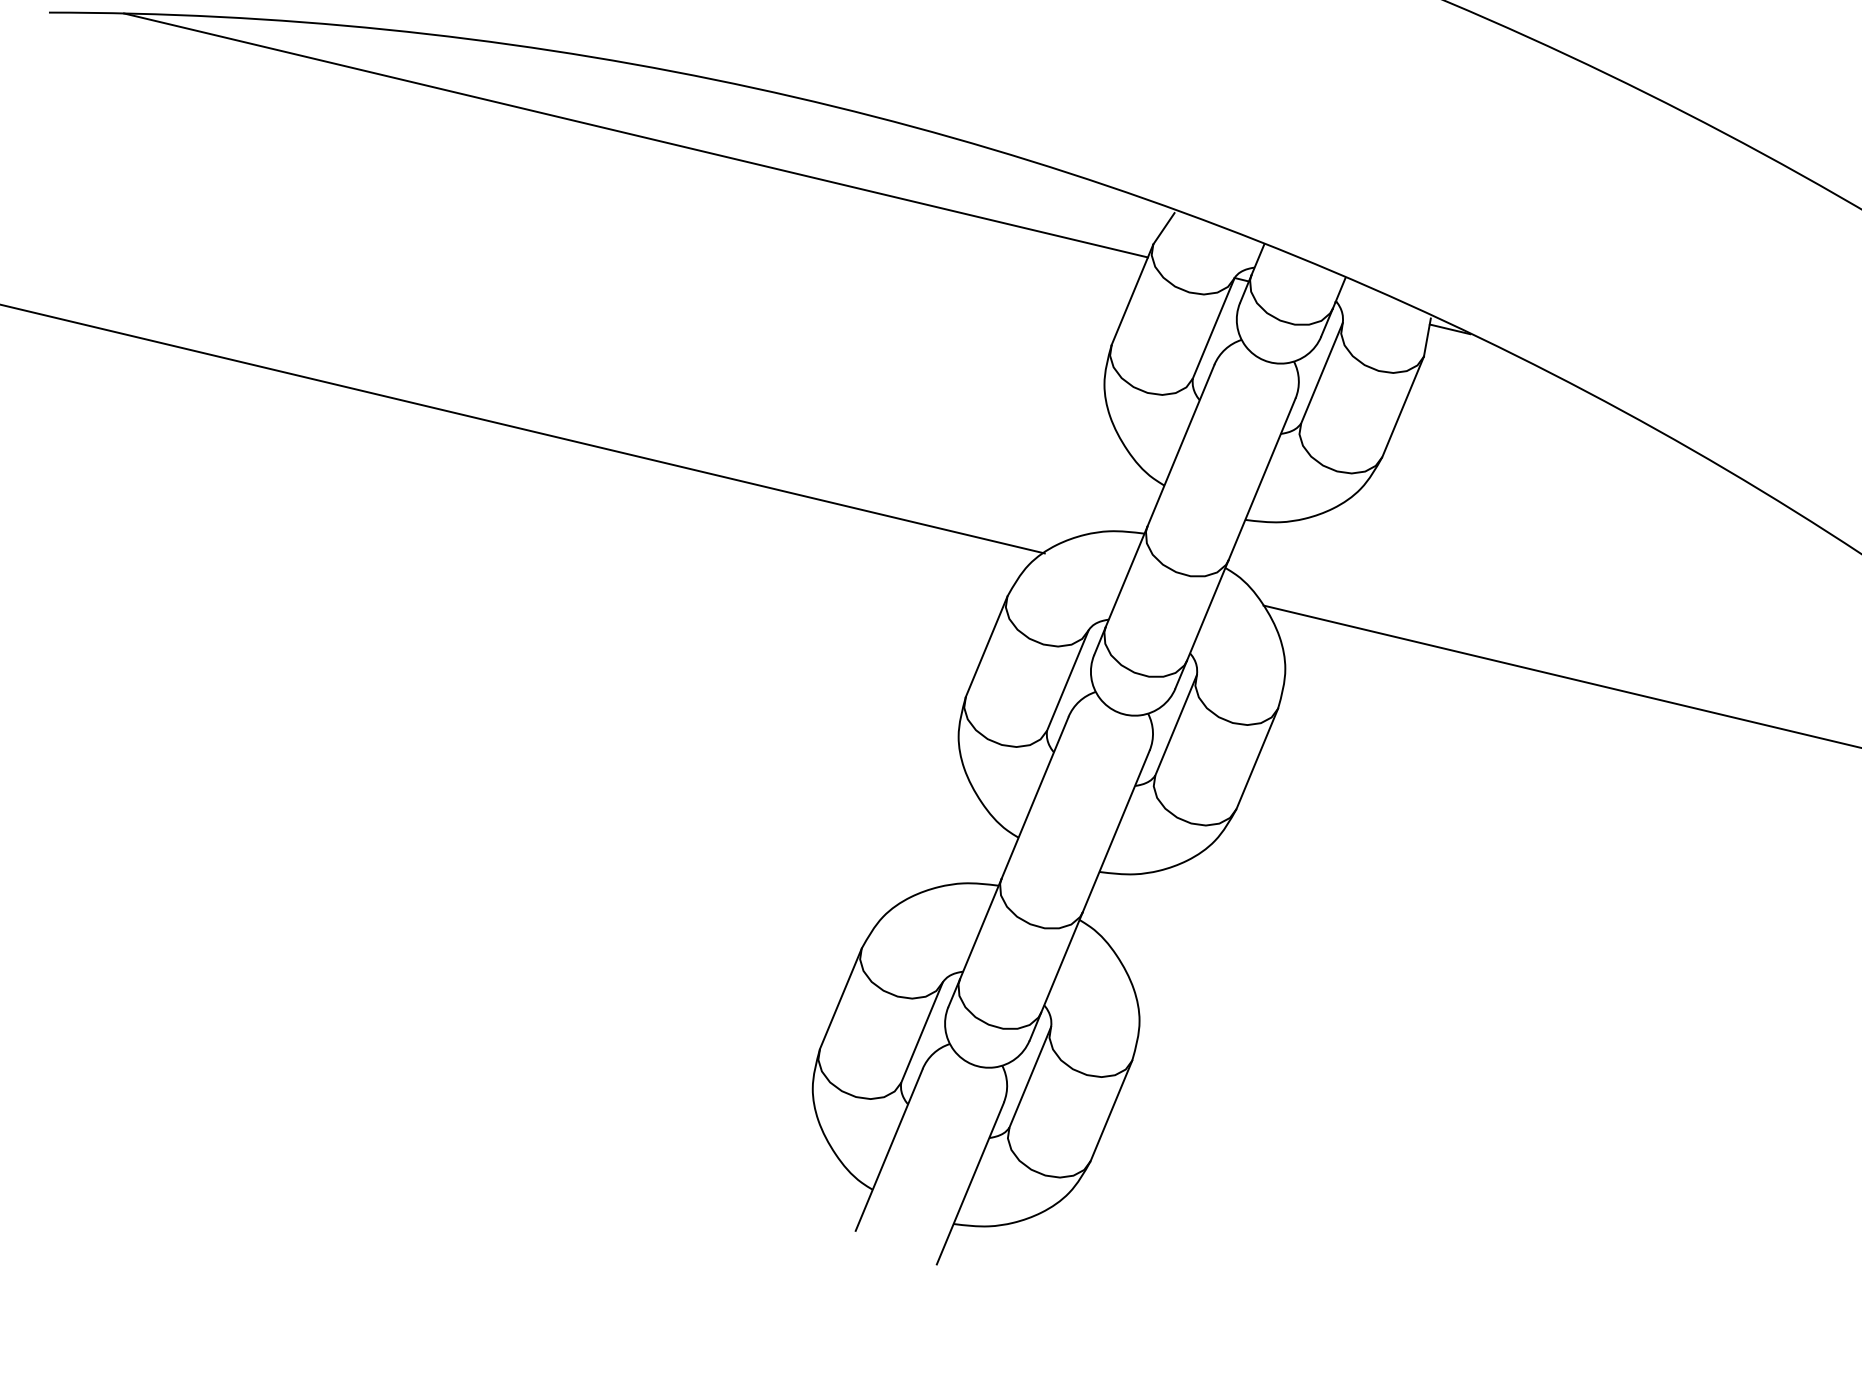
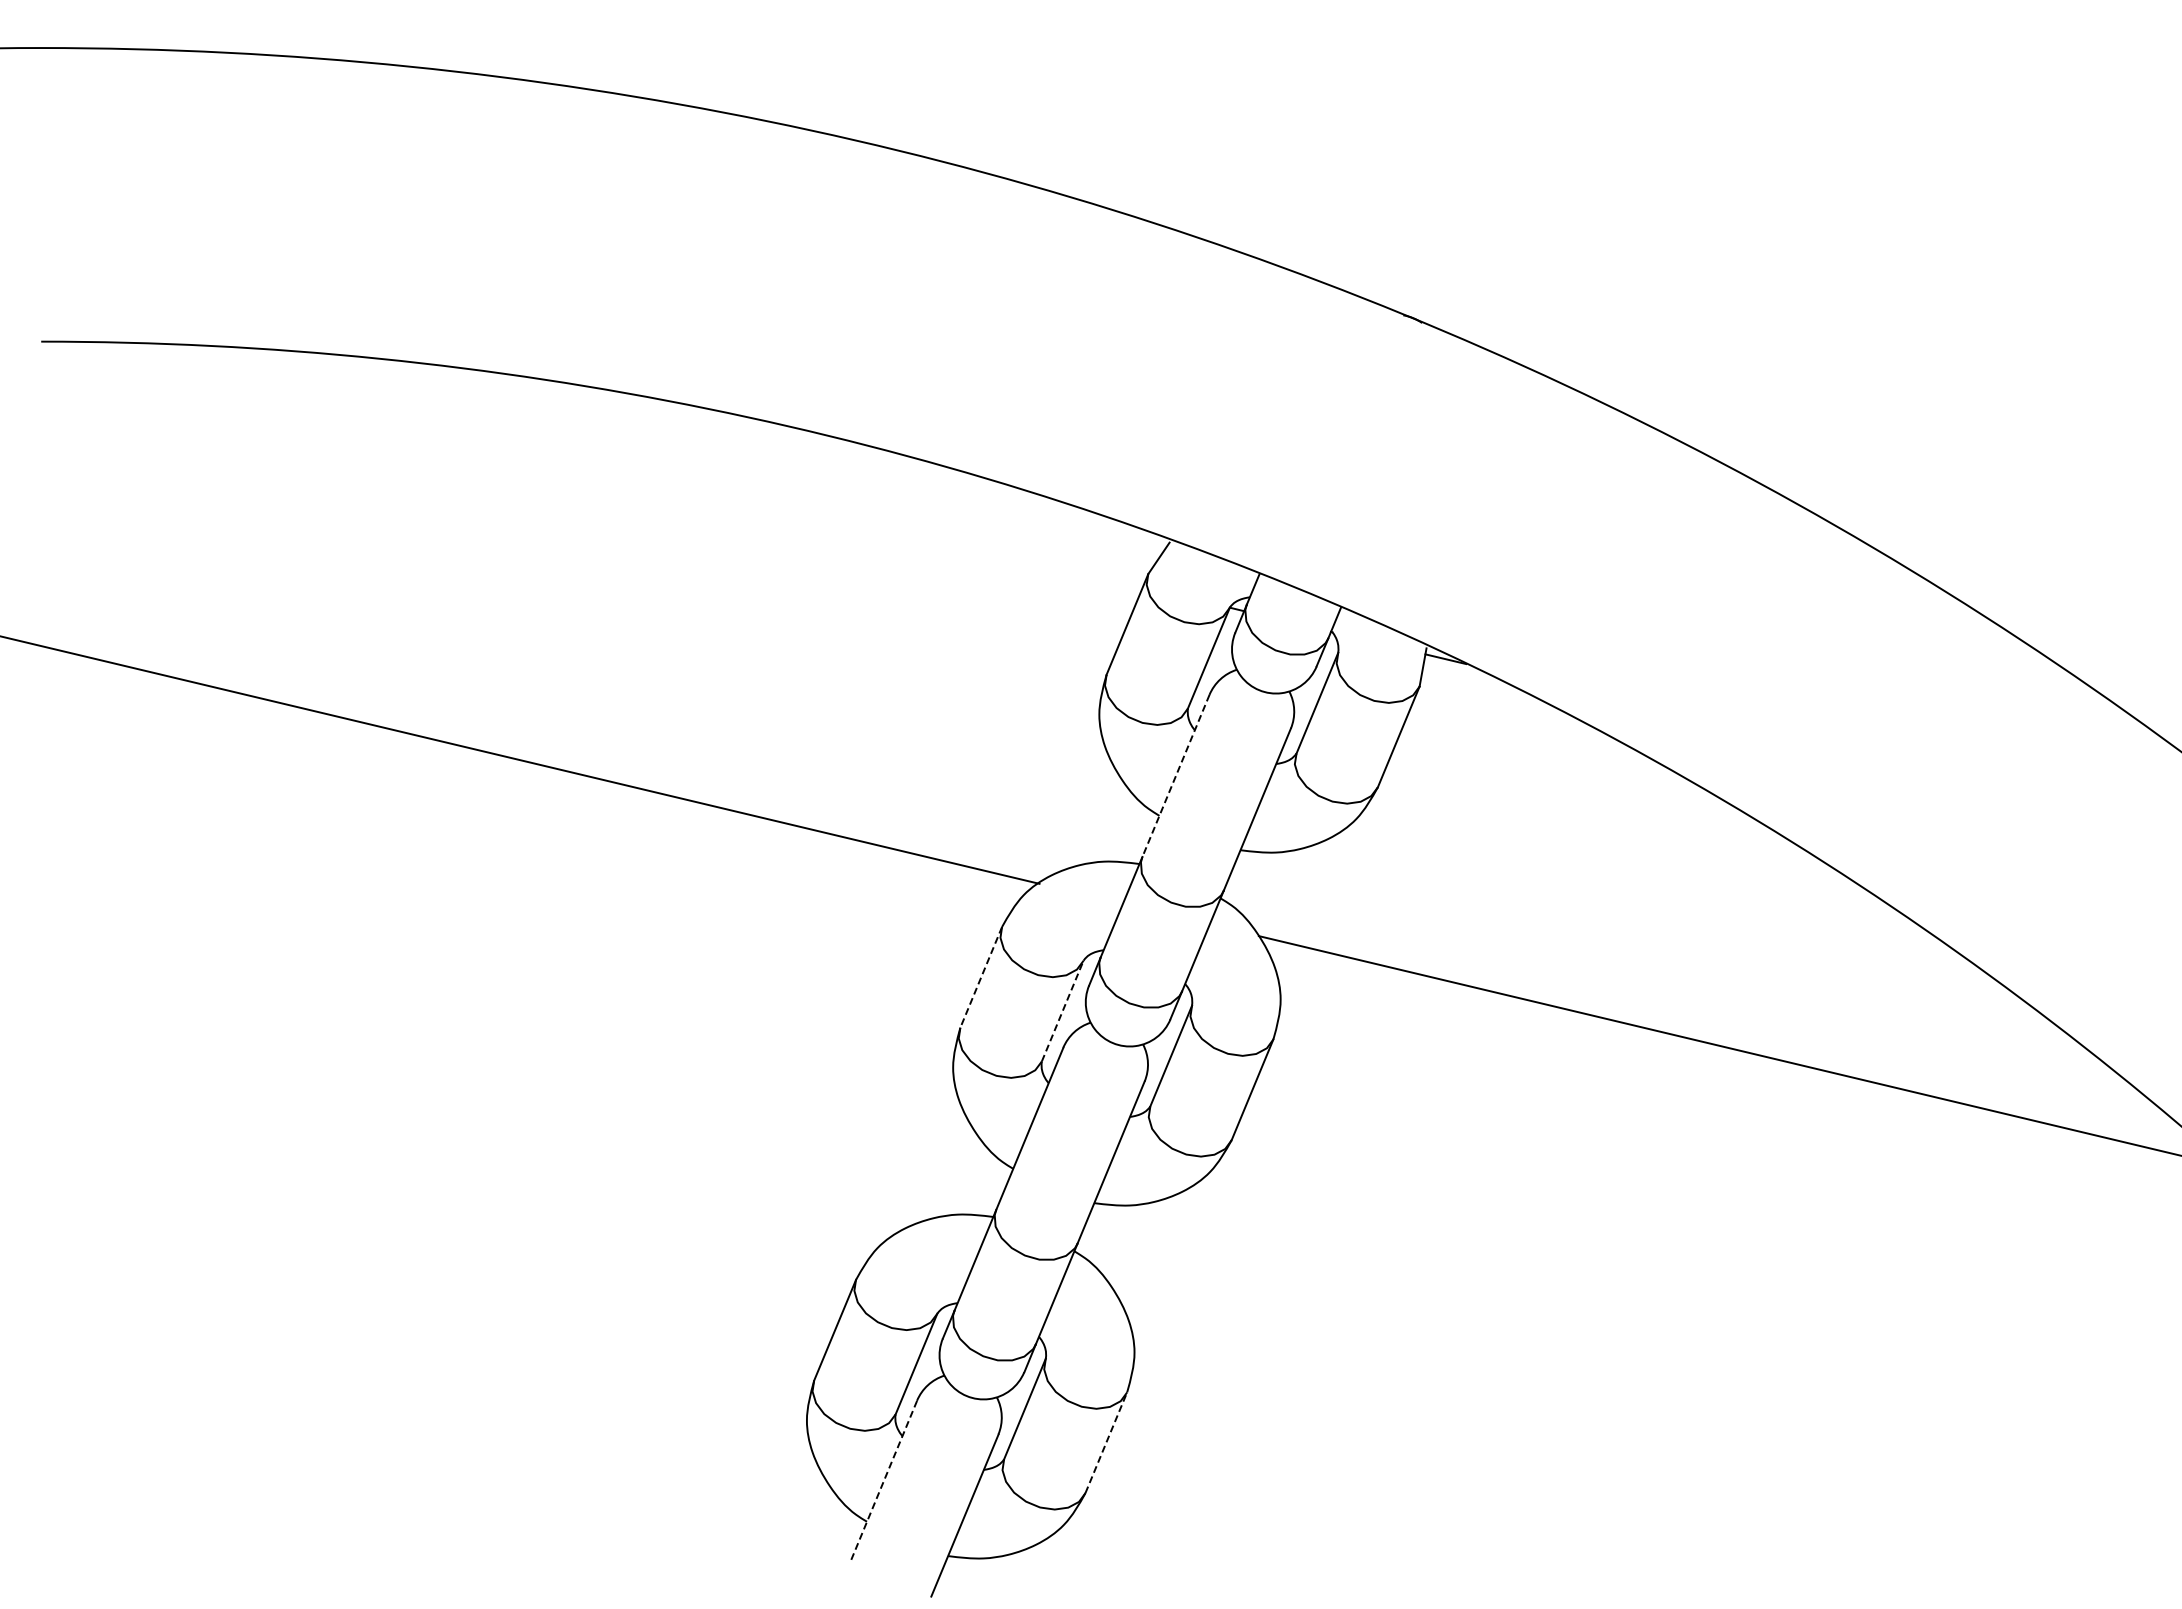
line: (635, 135) -> (629, 464), removed
line: (1180, 445) -> (1175, 775), solid -> dashed
line: (986, 646) -> (981, 977), solid -> dashed
line: (1067, 680) -> (1062, 1011), solid -> dashed
line: (1111, 1110) -> (1106, 1442), solid -> dashed
line: (889, 1149) -> (883, 1481), solid -> dashed

